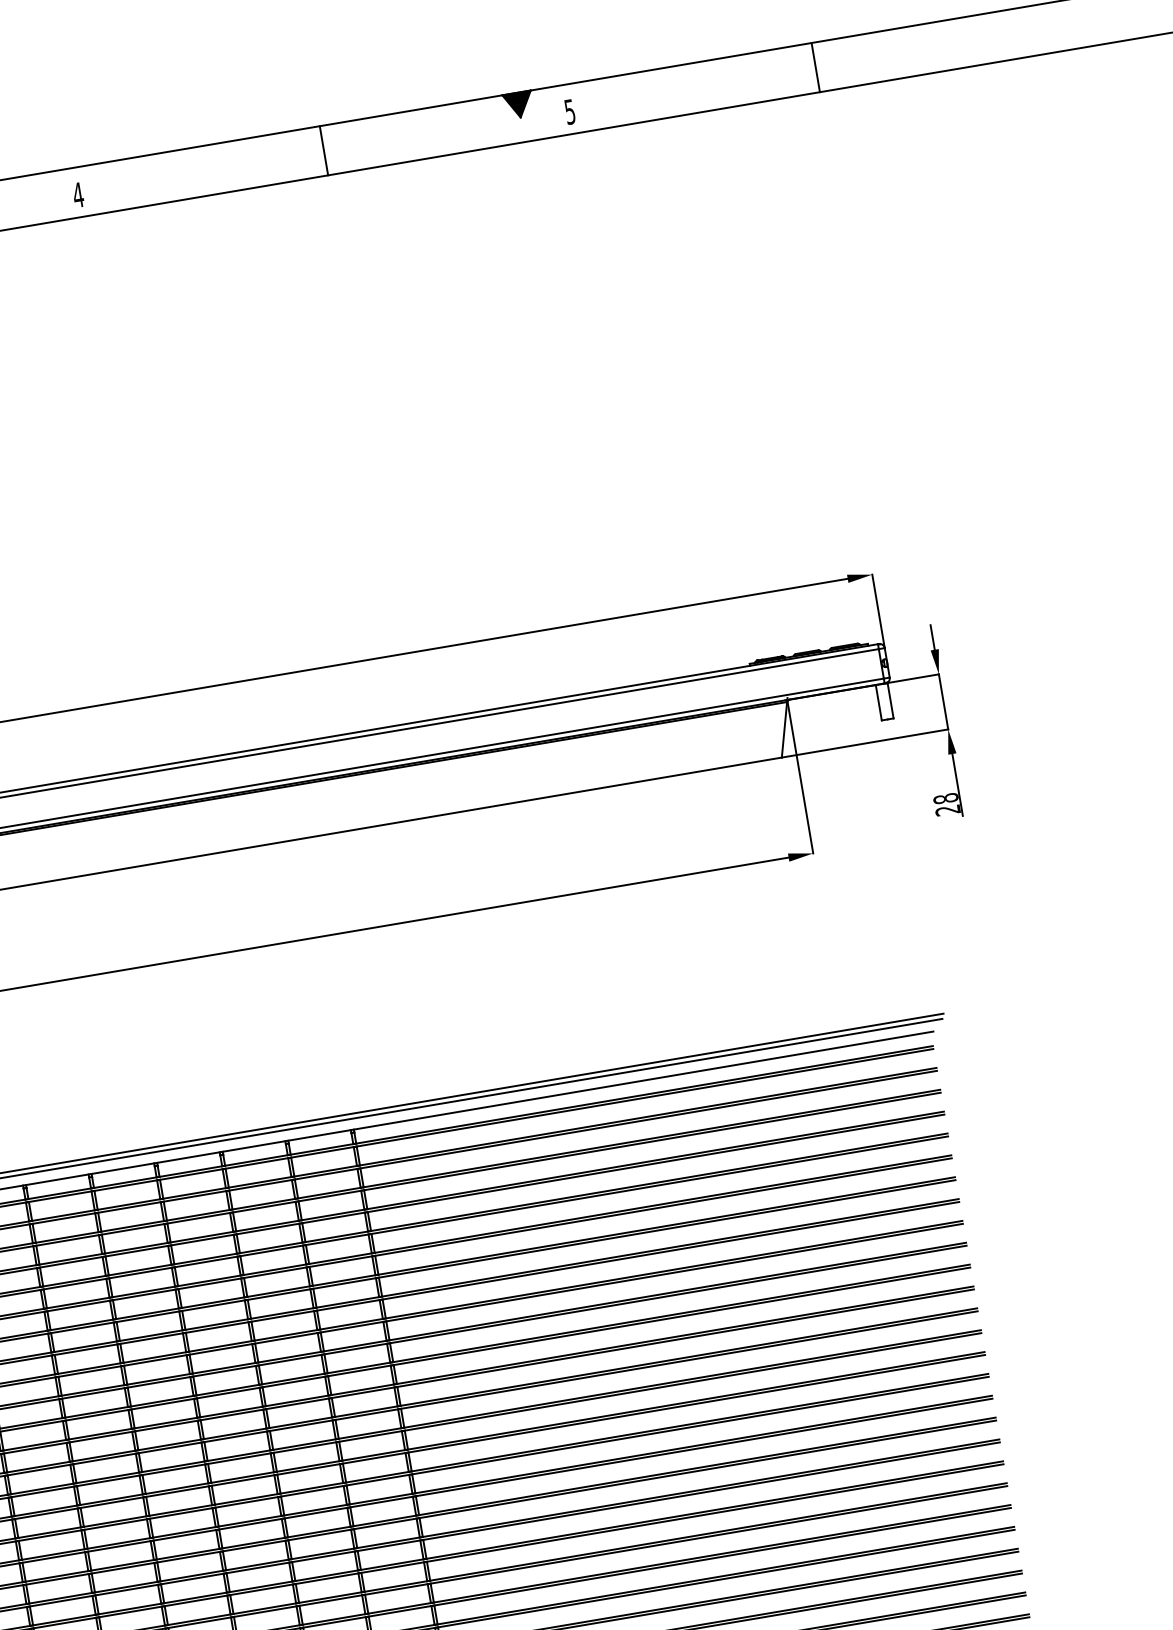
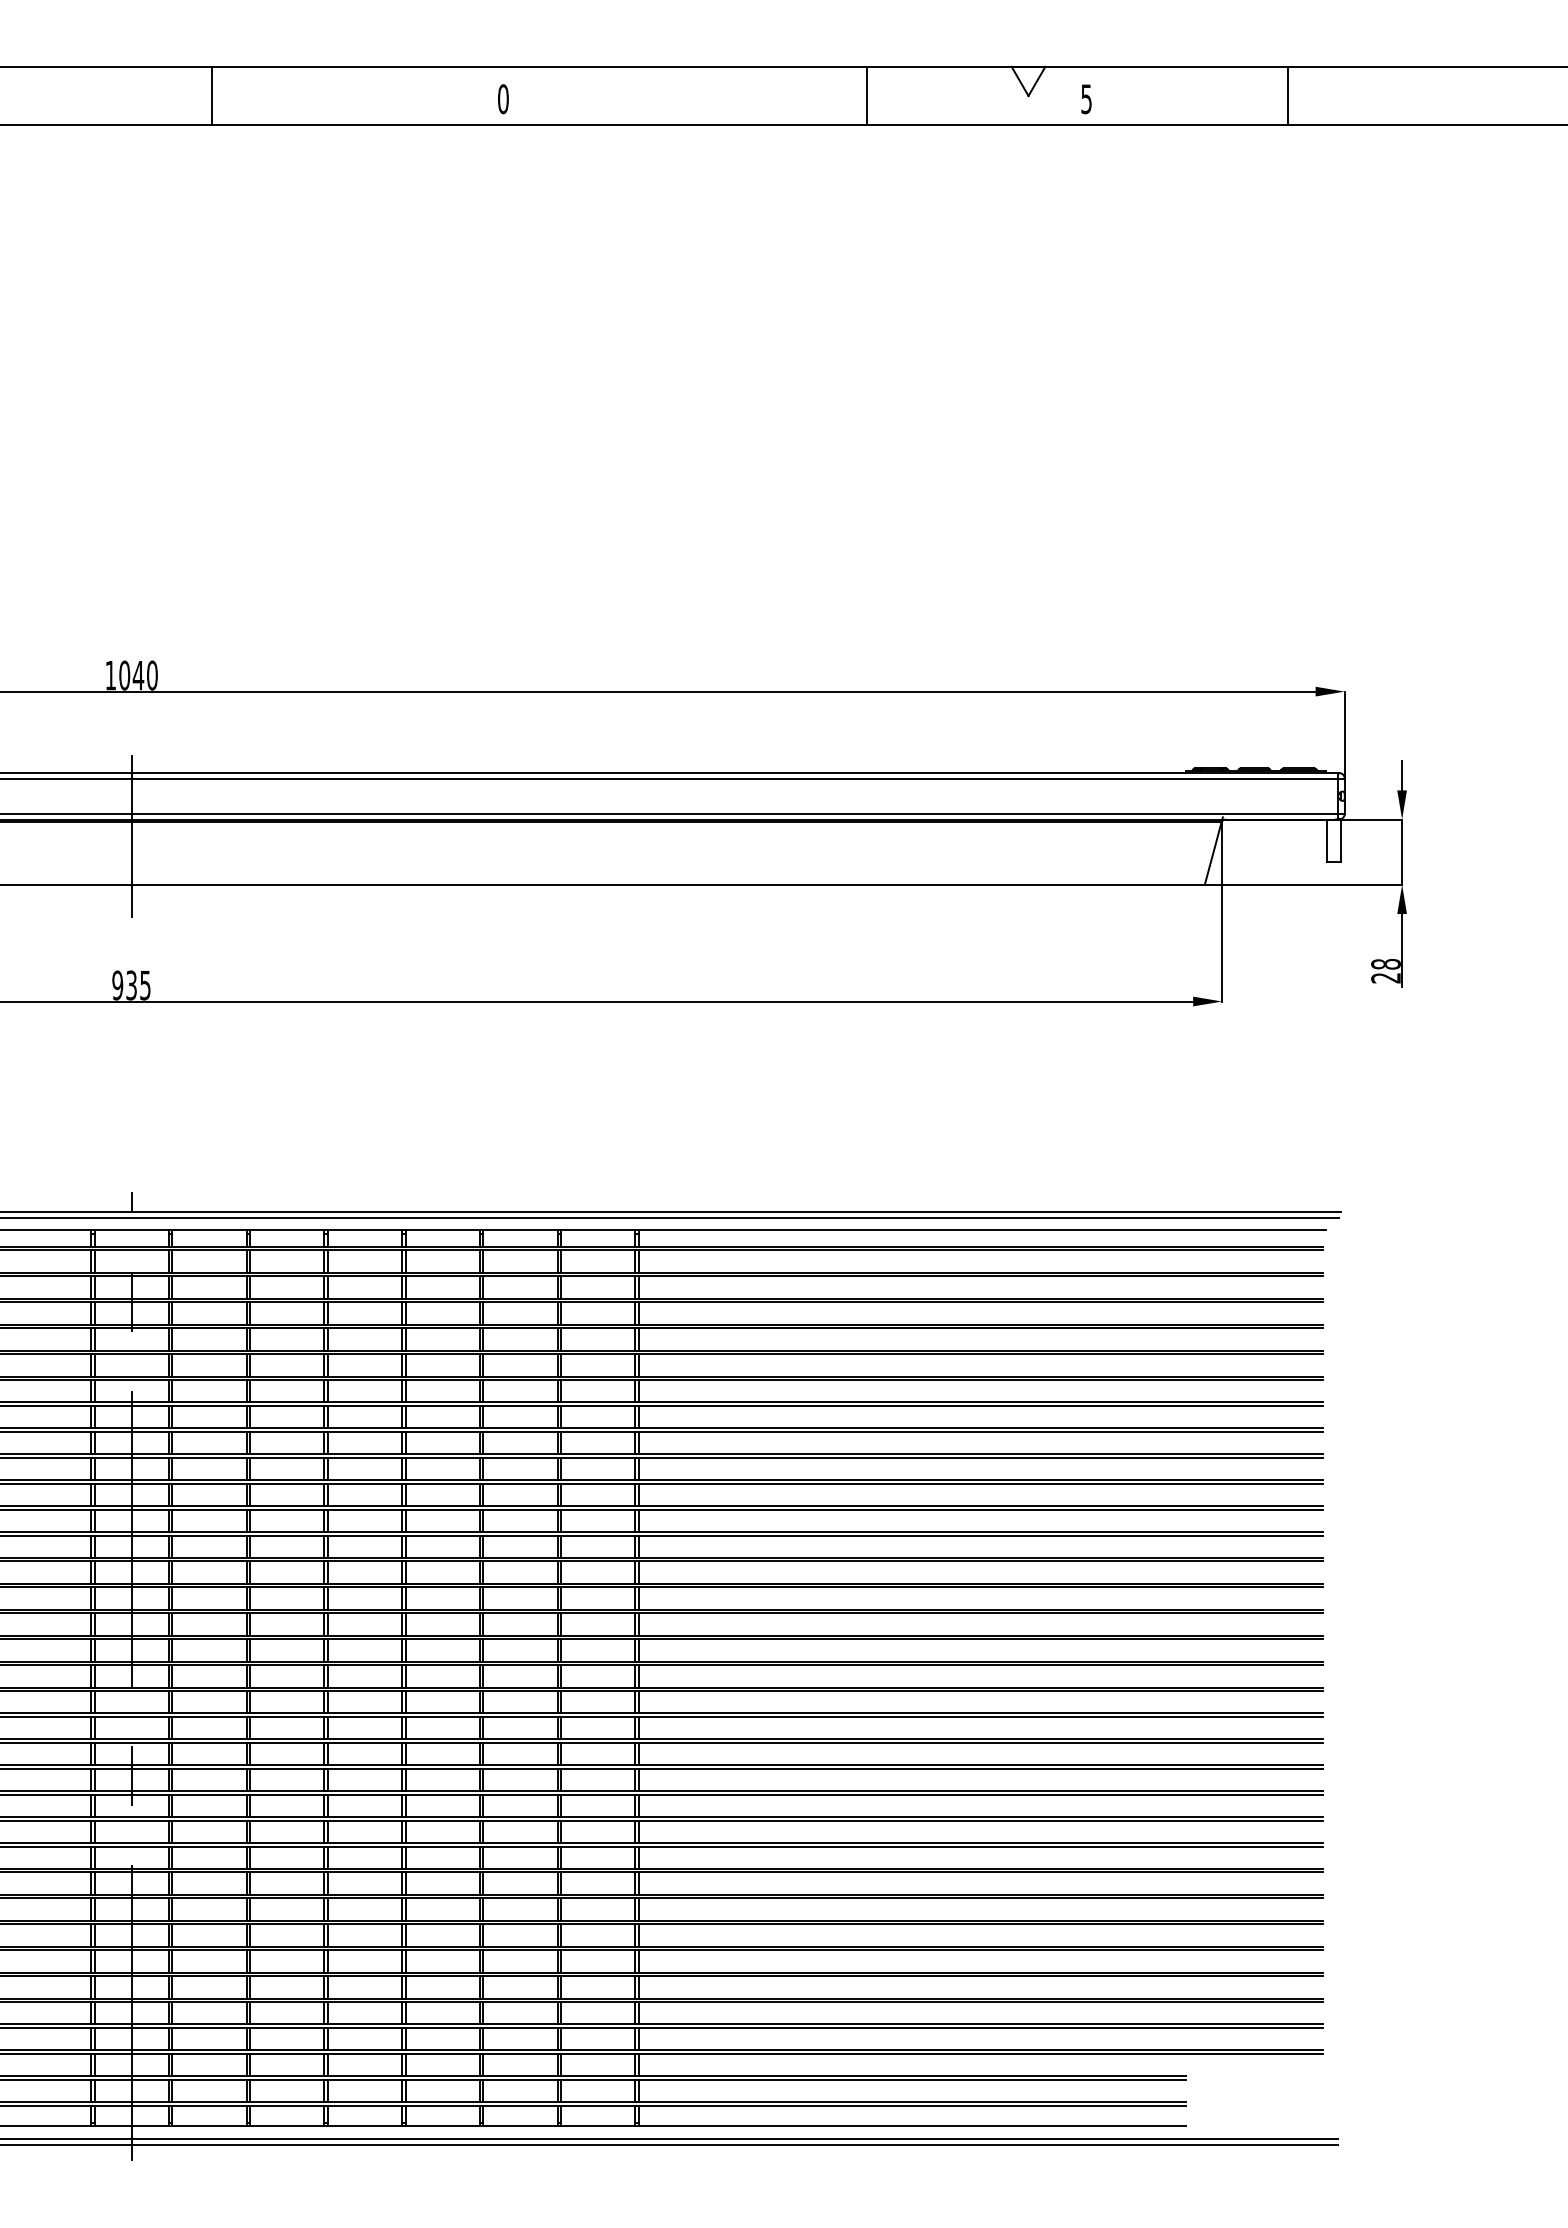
line: (815, 67) -> (1288, 95), moved
fill: (518, 105) -> (1028, 81), removed
line: (324, 150) -> (867, 95), moved
text: (78, 195) -> (503, 99), 4 -> 0

